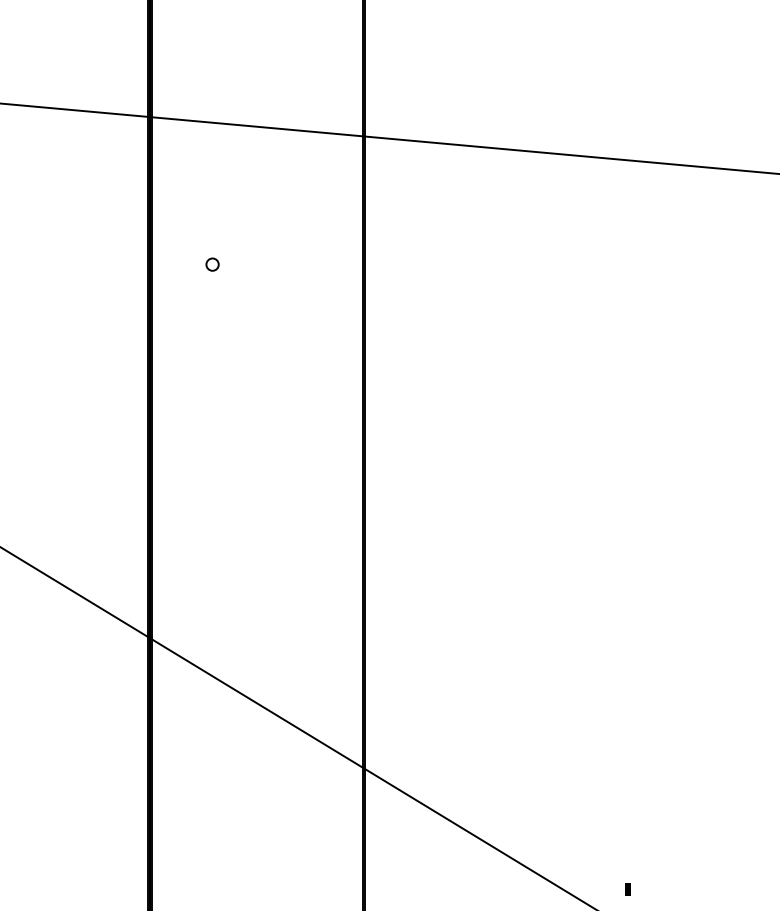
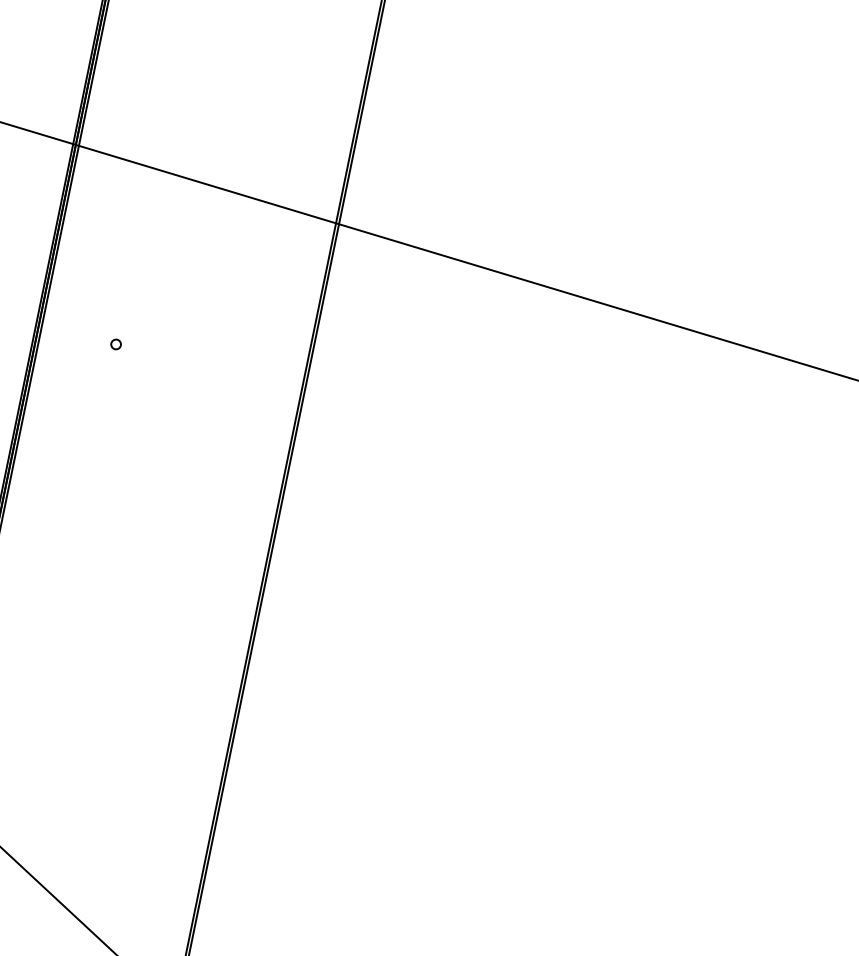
circle: (212, 264) -> (116, 344), size x0.62

